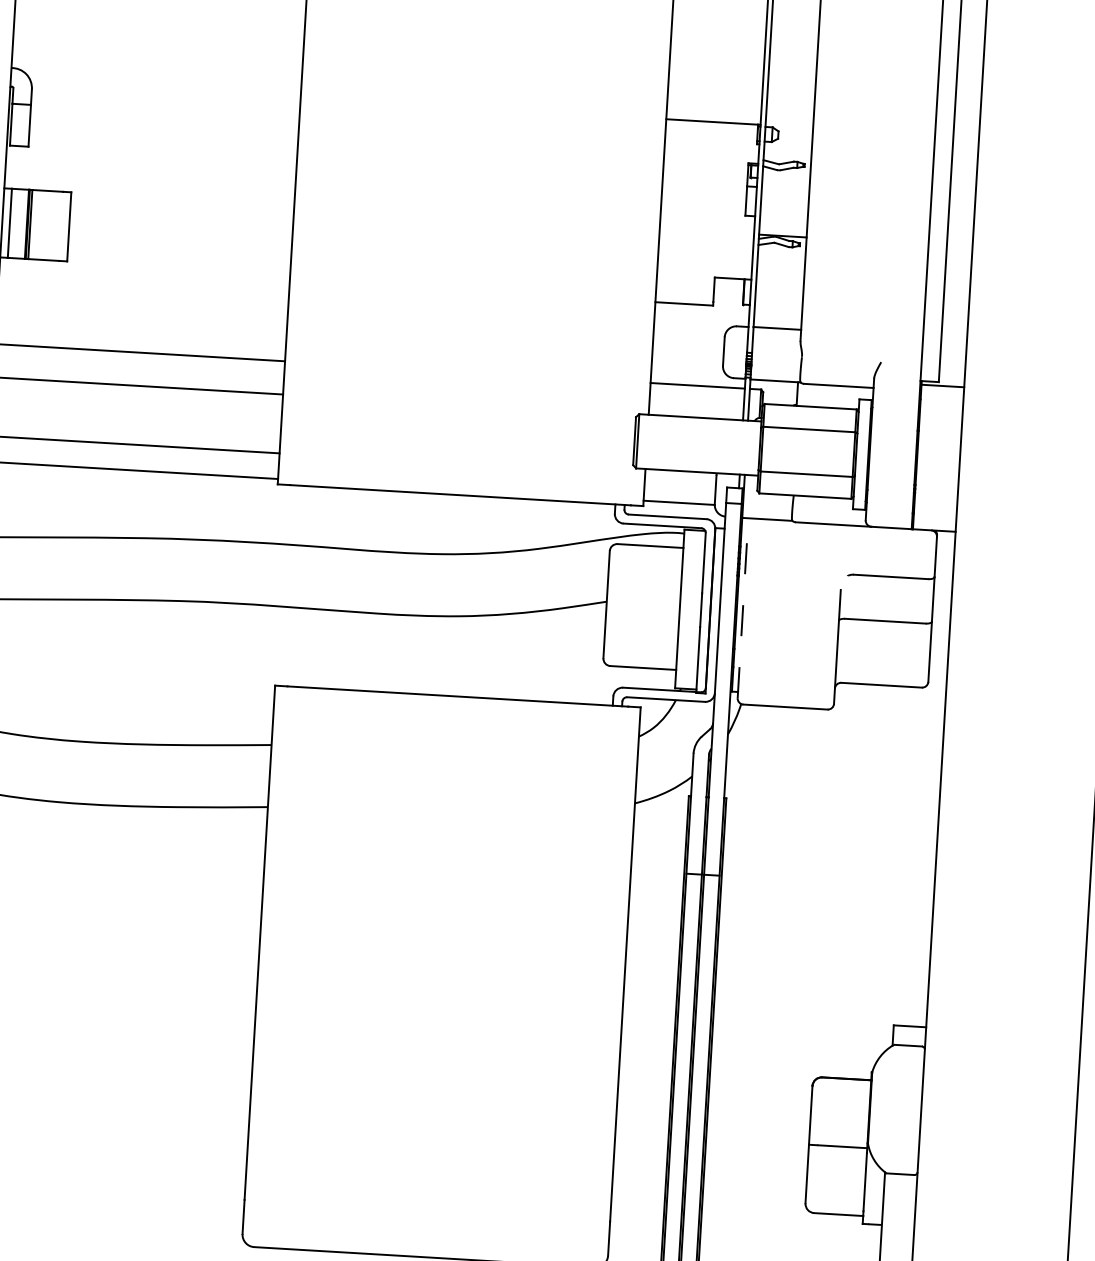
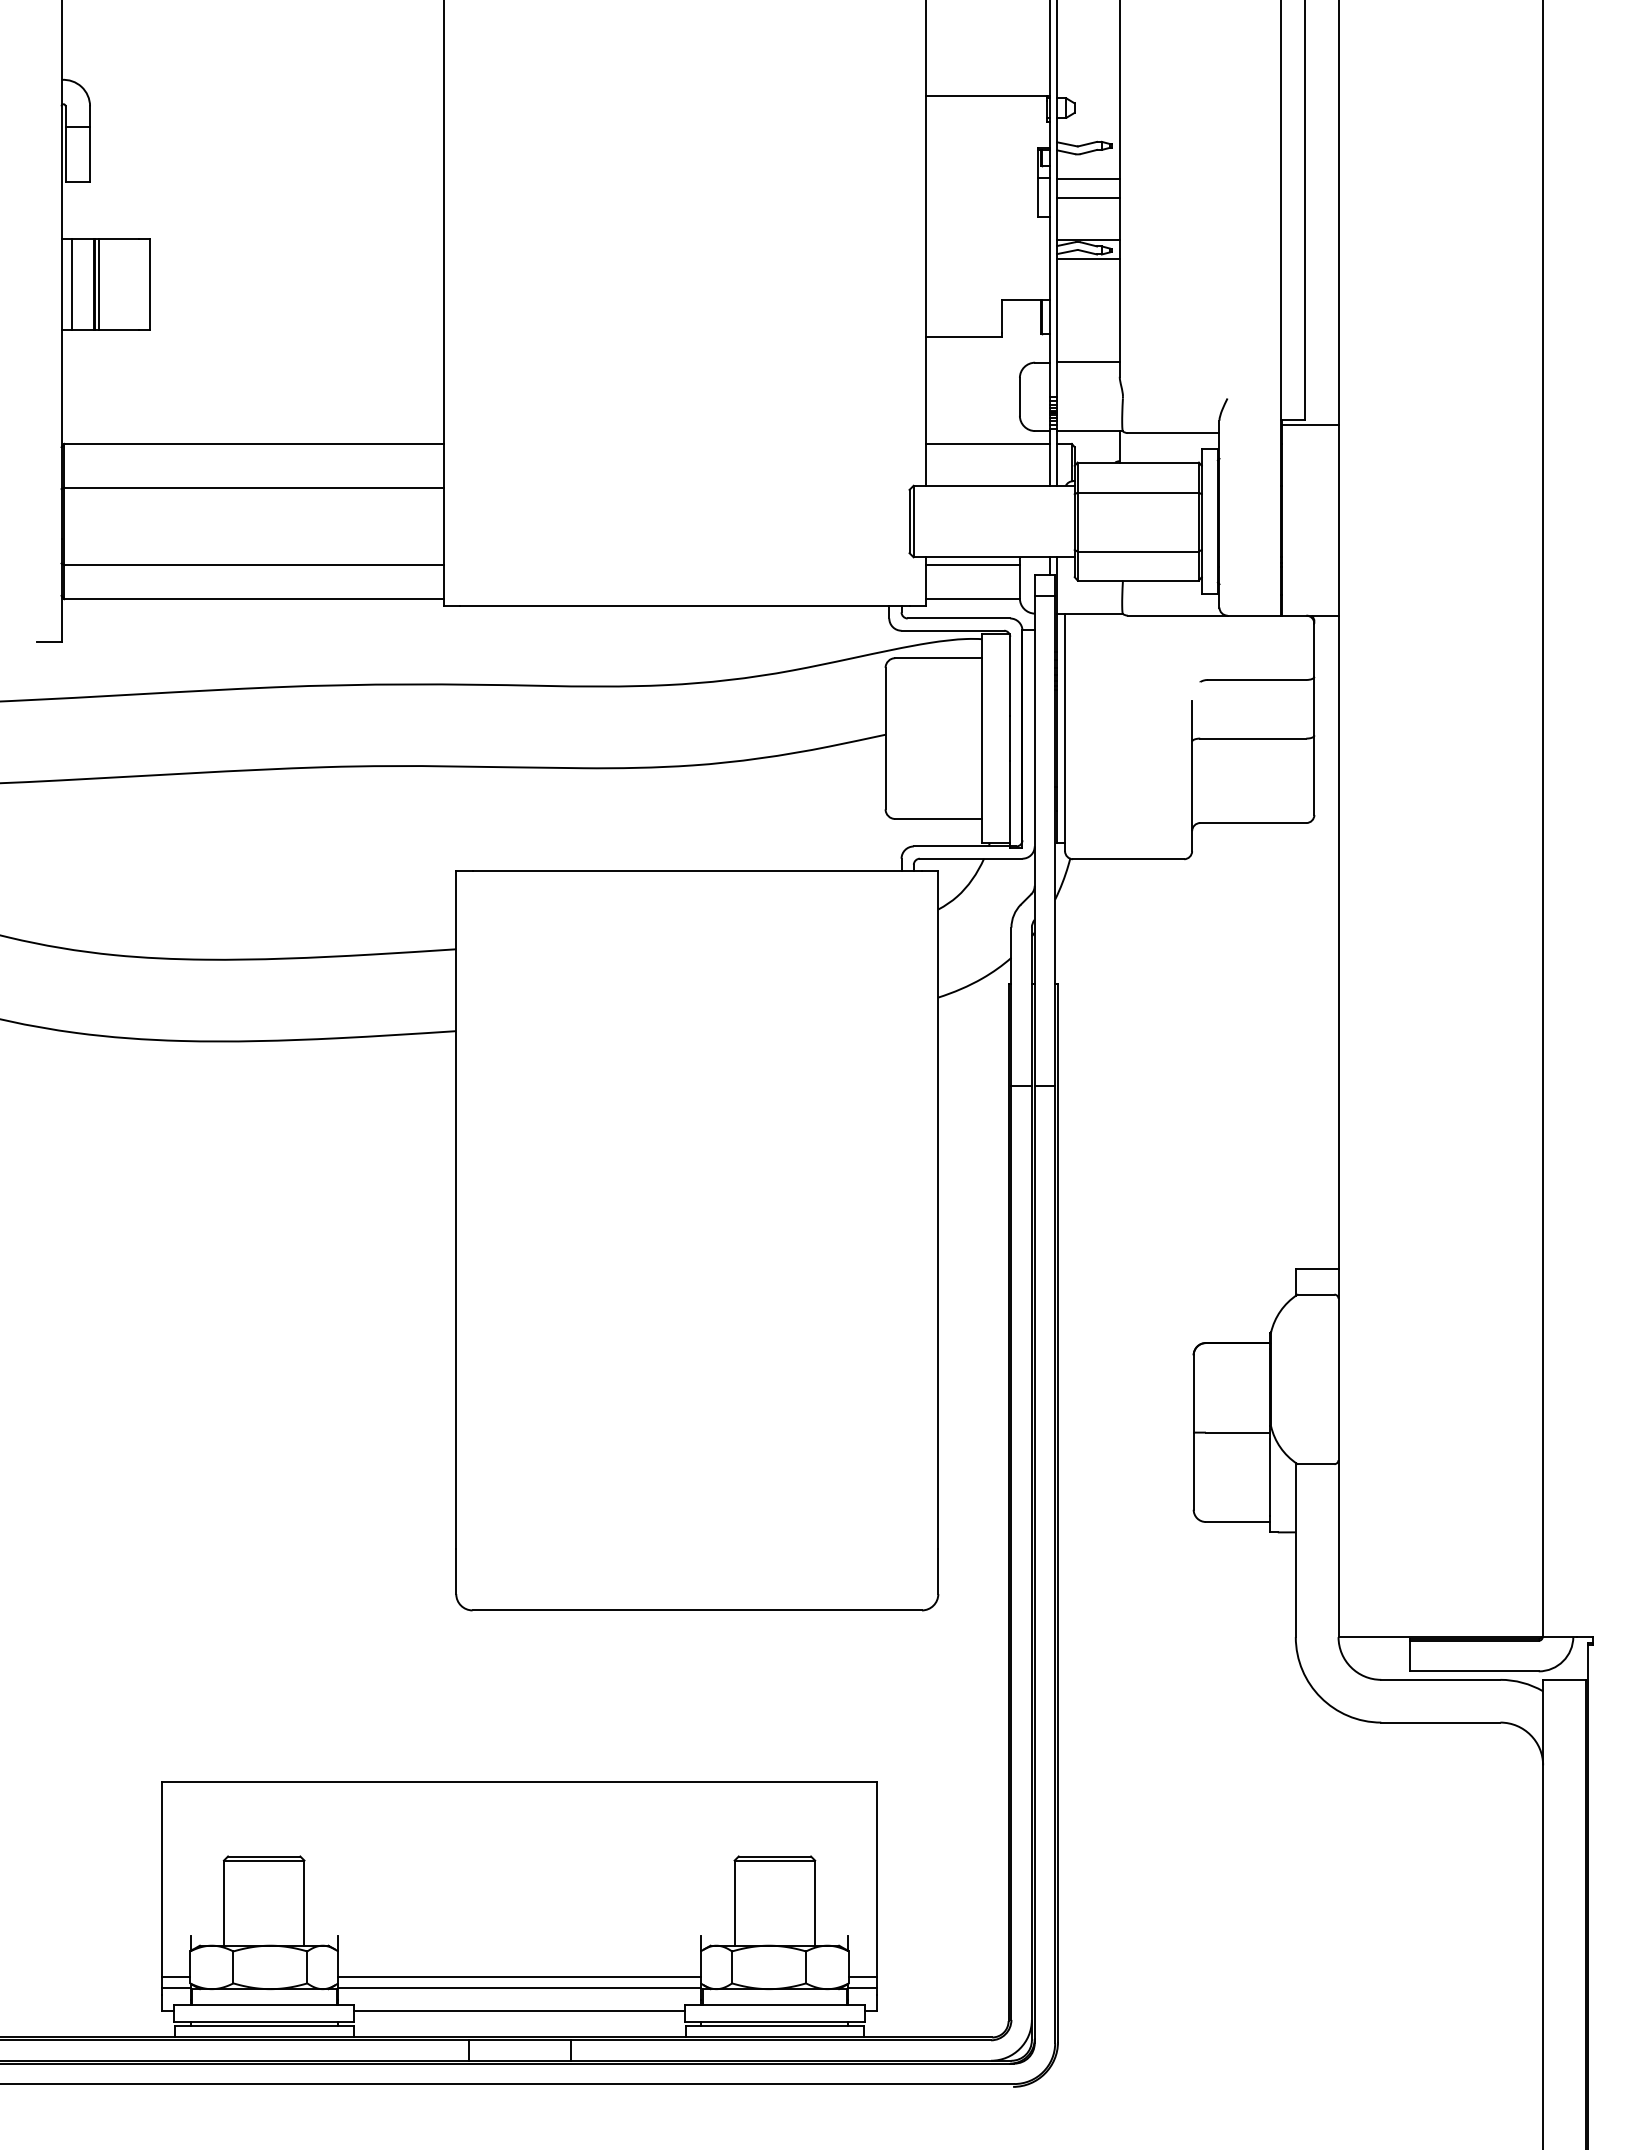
line: (785, 189) -> (1088, 179), added
line: (784, 203) -> (1088, 197), added
line: (782, 249) -> (1088, 258), added
line: (680, 477) -> (972, 565), added
line: (743, 608) -> (1065, 732), dashed -> solid

